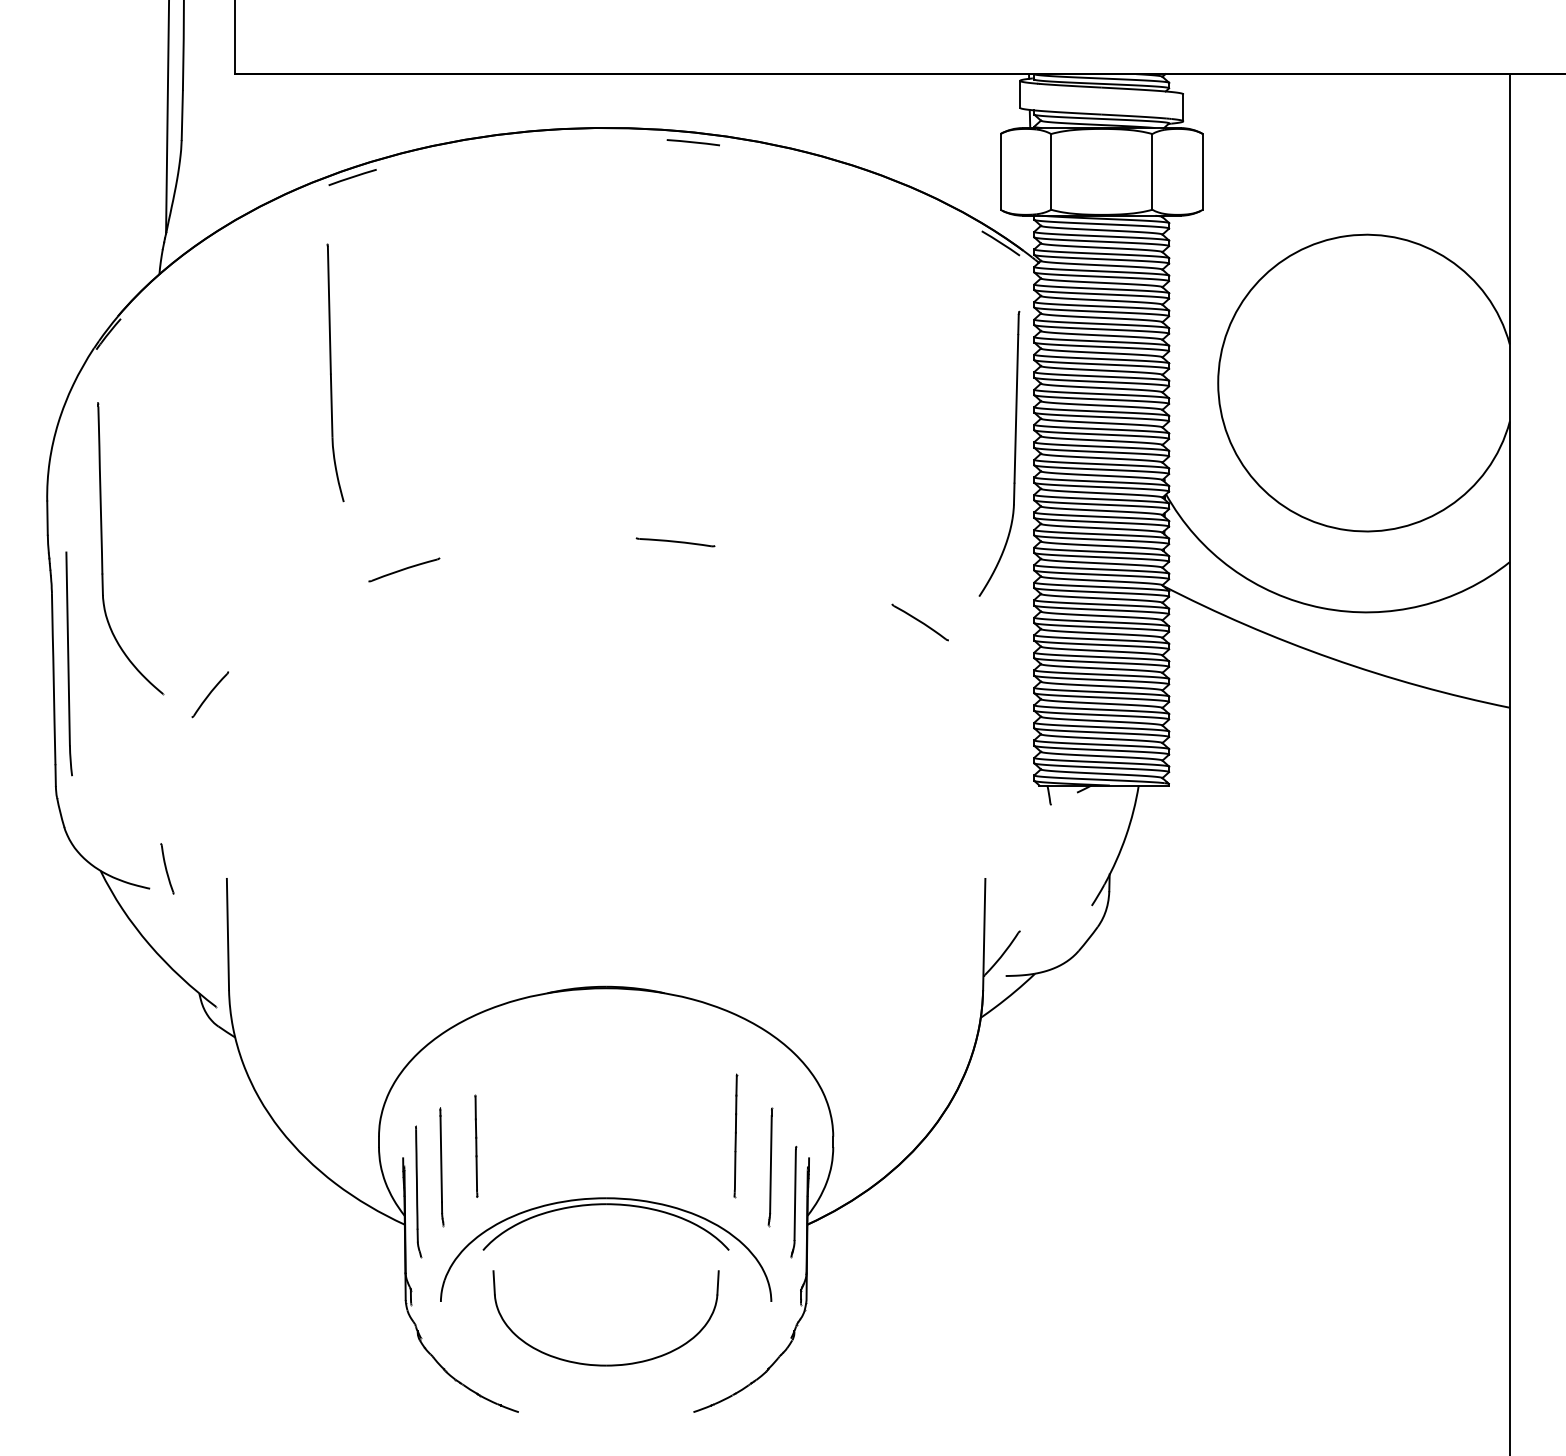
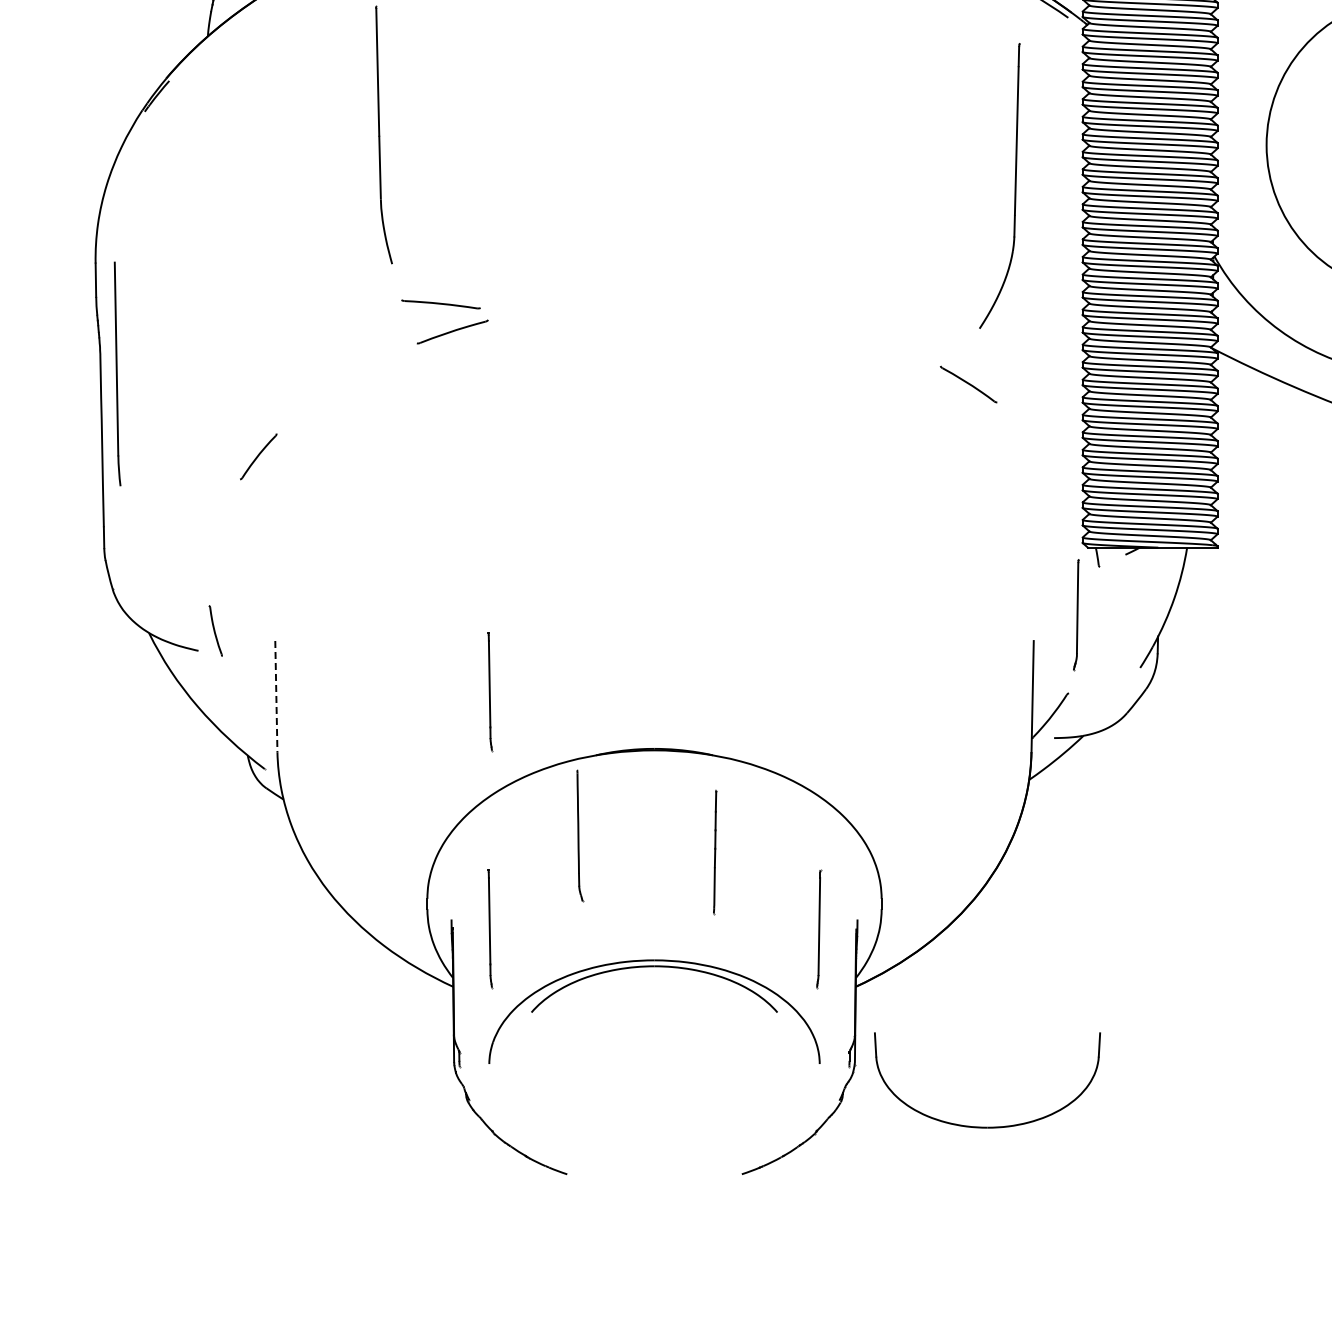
part: (1014, 453) -> (1014, 185), moved
part: (675, 542) -> (440, 304), moved
part: (102, 548) -> (150, 310), removed
line: (68, 663) -> (116, 373), moved
line: (441, 930) -> (489, 692), added
line: (227, 934) -> (275, 696), solid -> dashed
line: (735, 1135) -> (714, 851), moved
line: (476, 1145) -> (524, 907), removed
part: (418, 1191) -> (579, 835), moved
part: (793, 1201) -> (1075, 614), moved
part: (605, 1364) -> (986, 1126), moved

